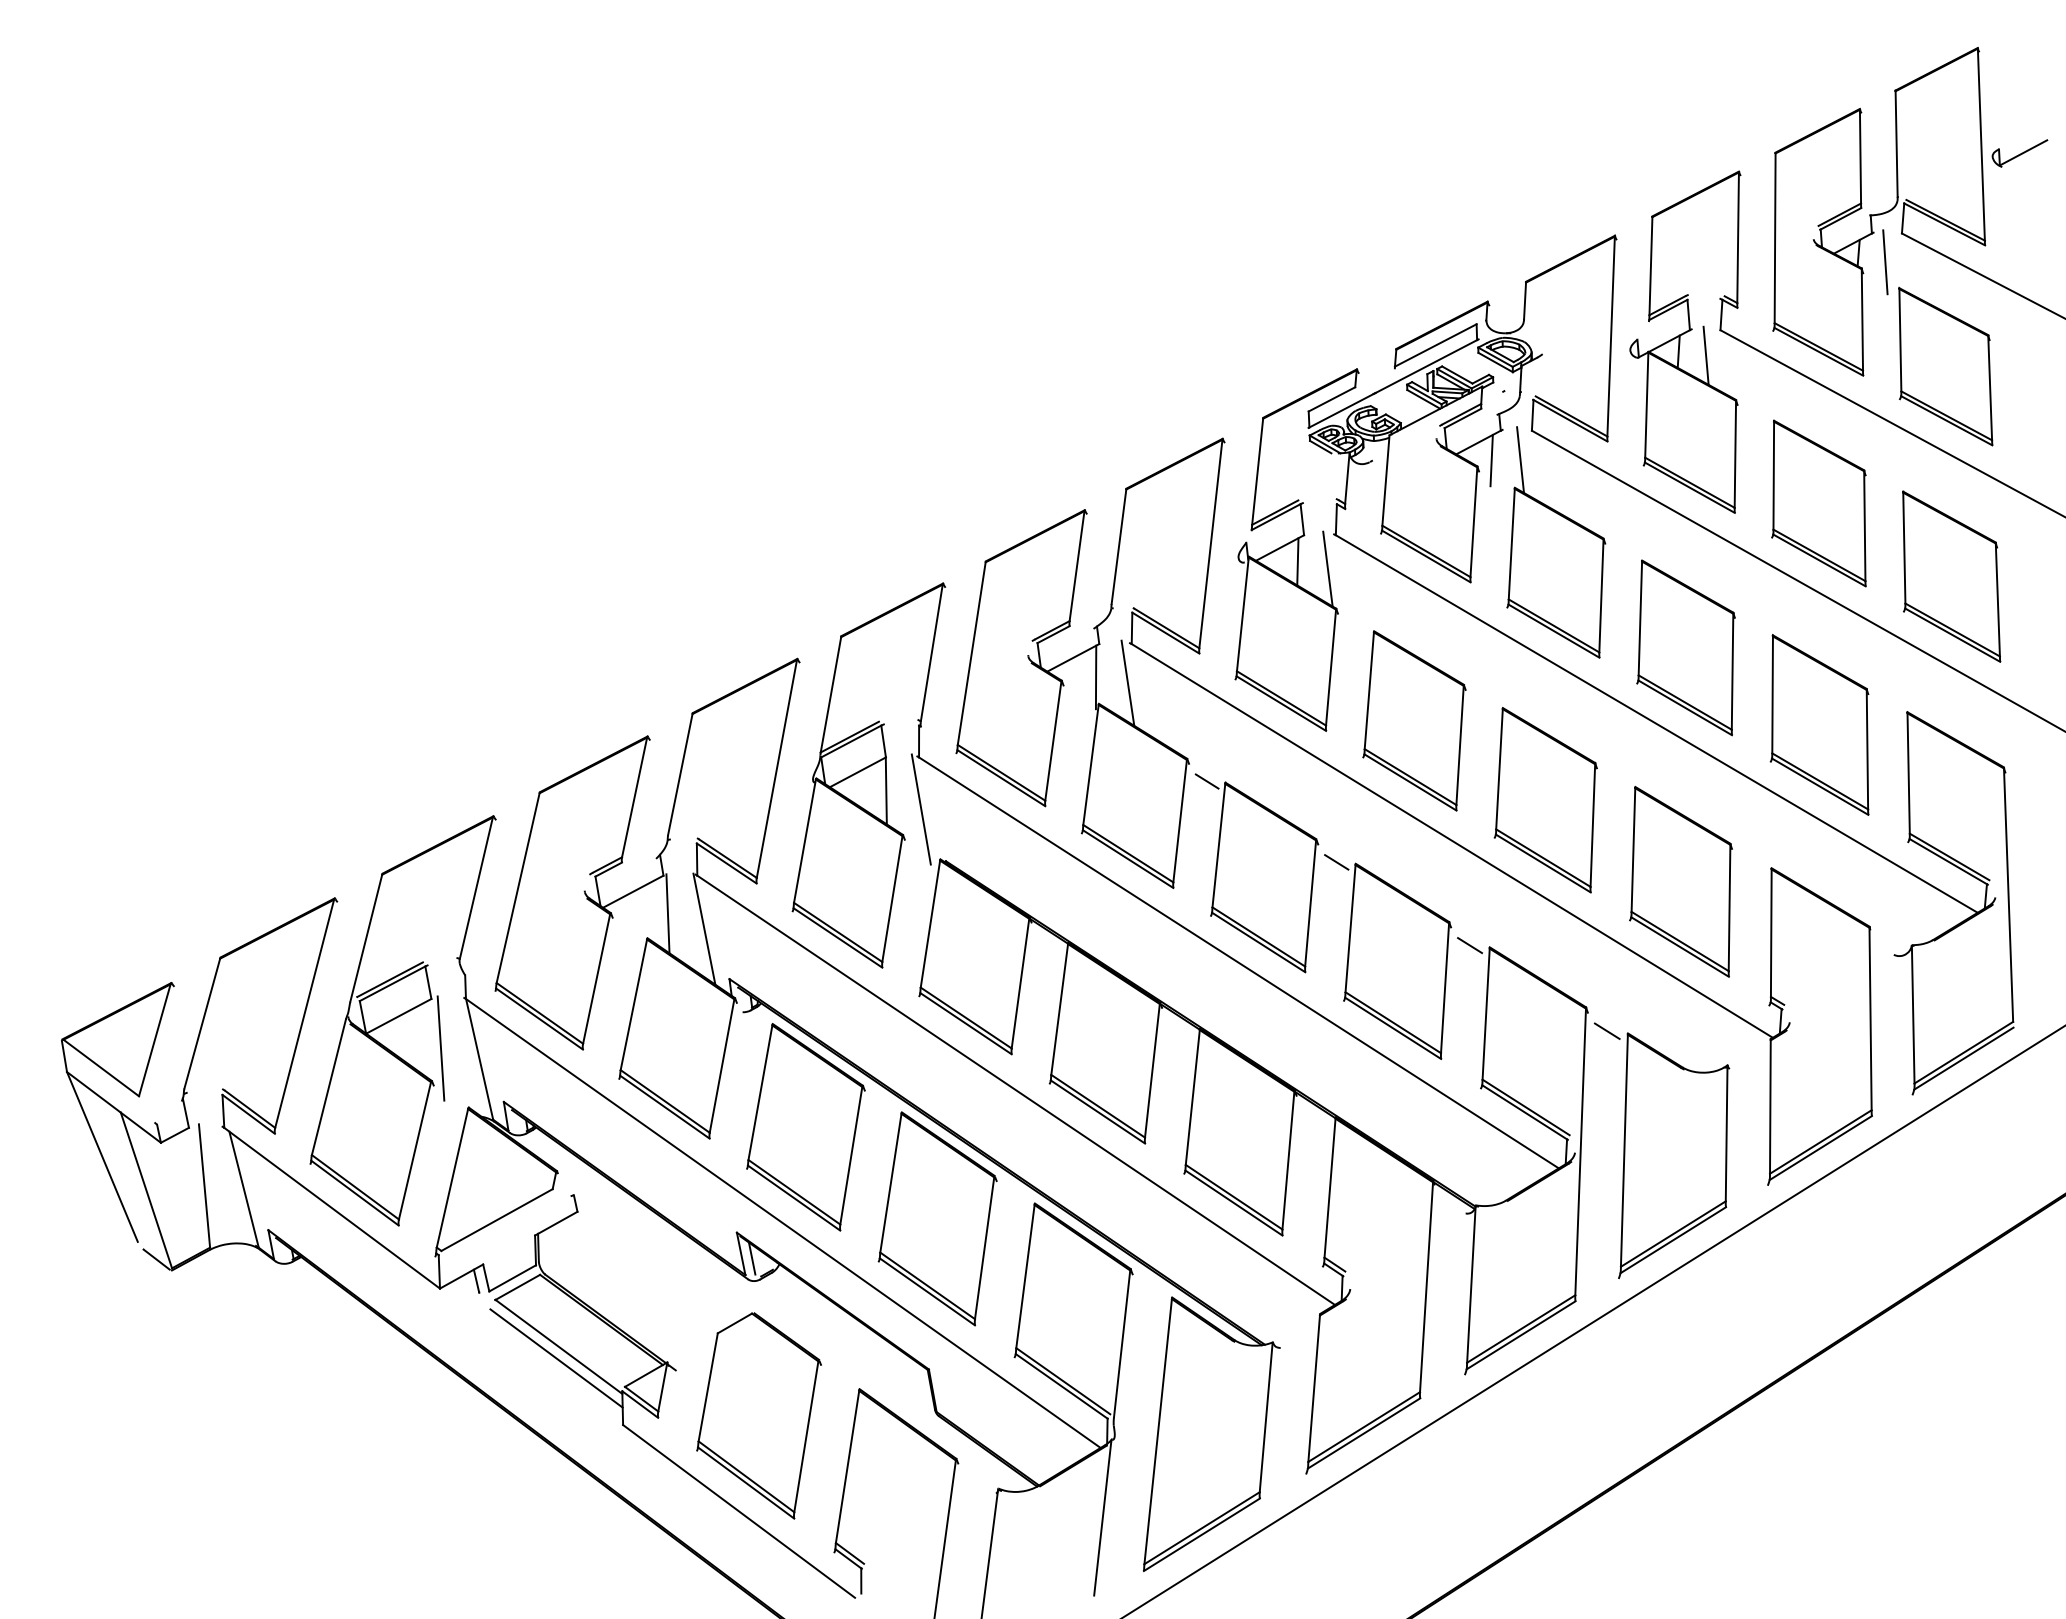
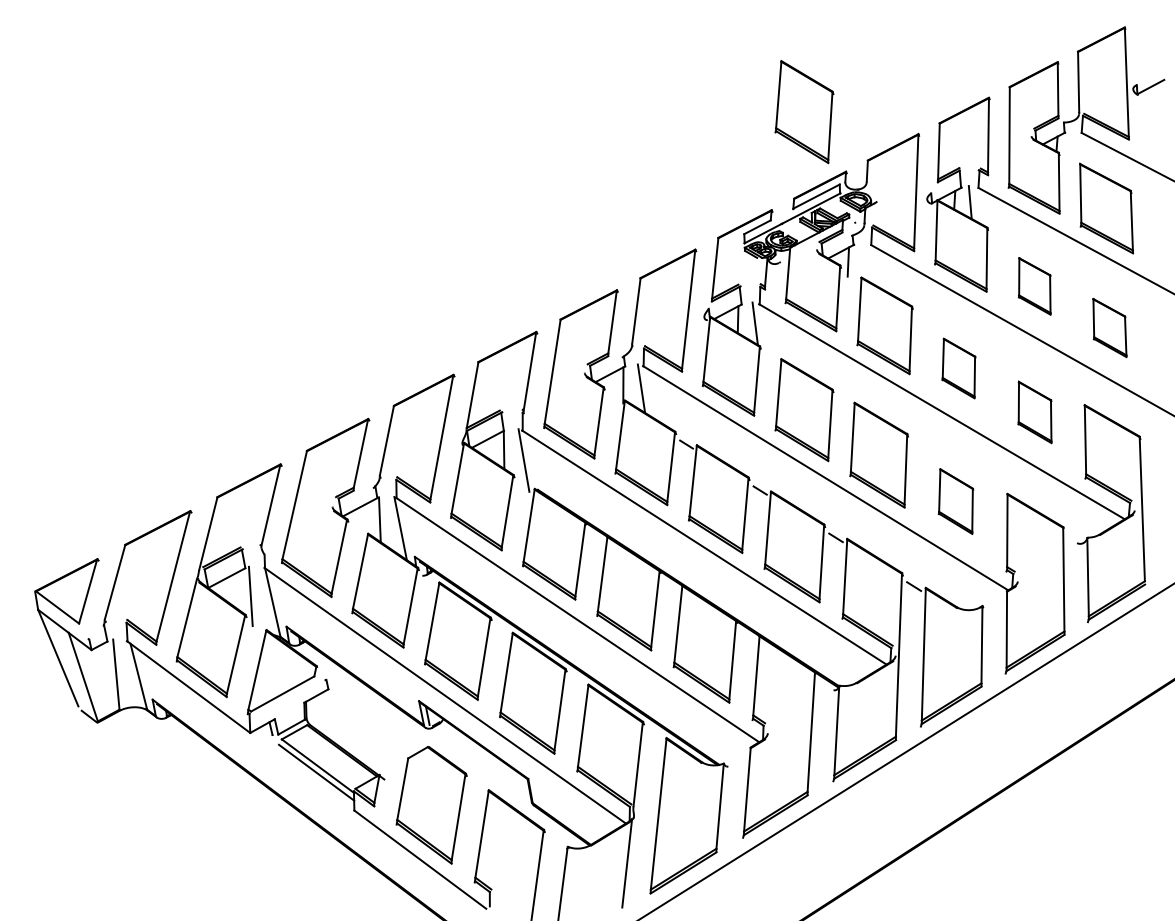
part: (1414, 197) -> (804, 112), added
line: (1885, 262) -> (1072, 149), removed
line: (1520, 459) -> (864, 261), removed
part: (1819, 503) -> (1034, 286), size x0.6
part: (1950, 575) -> (1109, 327), size x0.6
part: (1685, 647) -> (958, 368), size x0.6
part: (1819, 725) -> (1034, 412), size x0.6
part: (1680, 881) -> (955, 501), size x0.6

